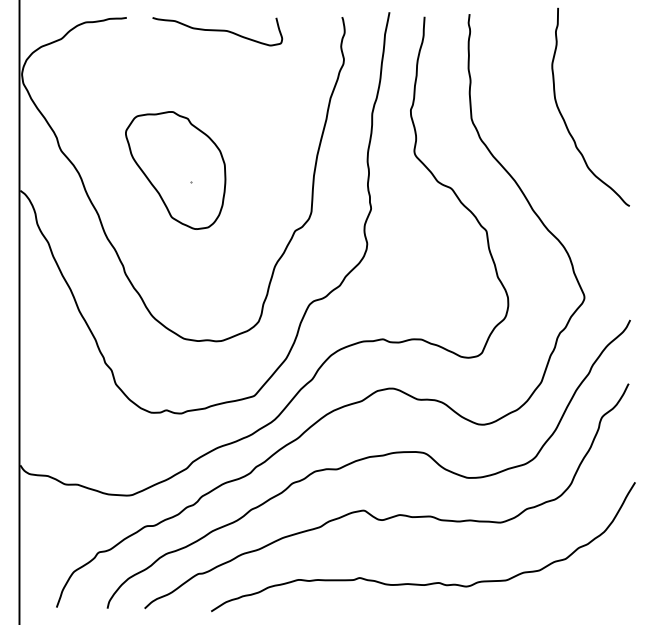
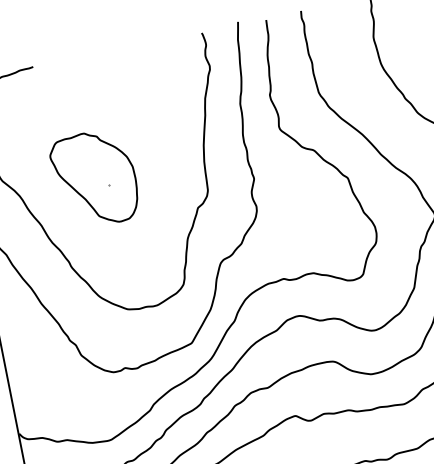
curve: (217, 31) -> (106, 63), removed

